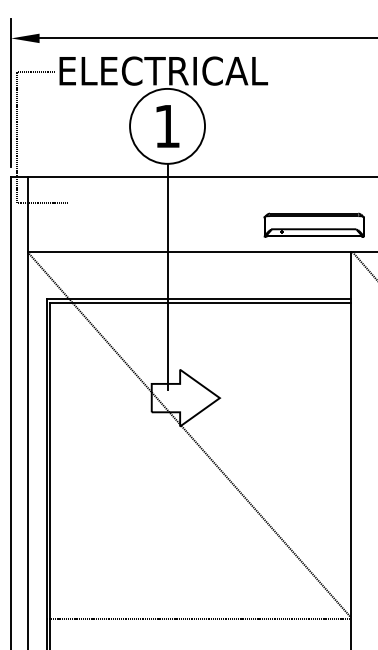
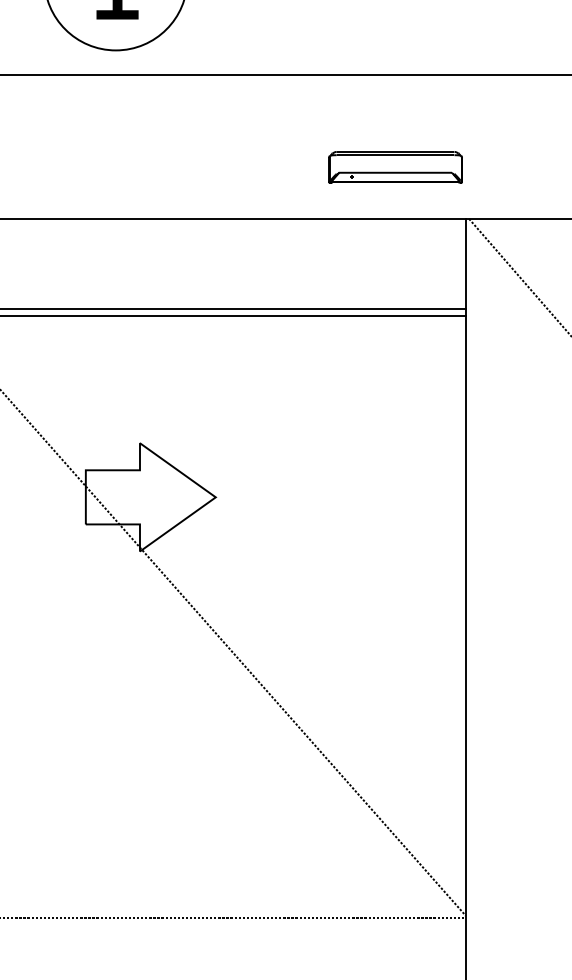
part: (313, 224) -> (394, 166), size x0.7
line: (167, 276) -> (115, 265), removed

